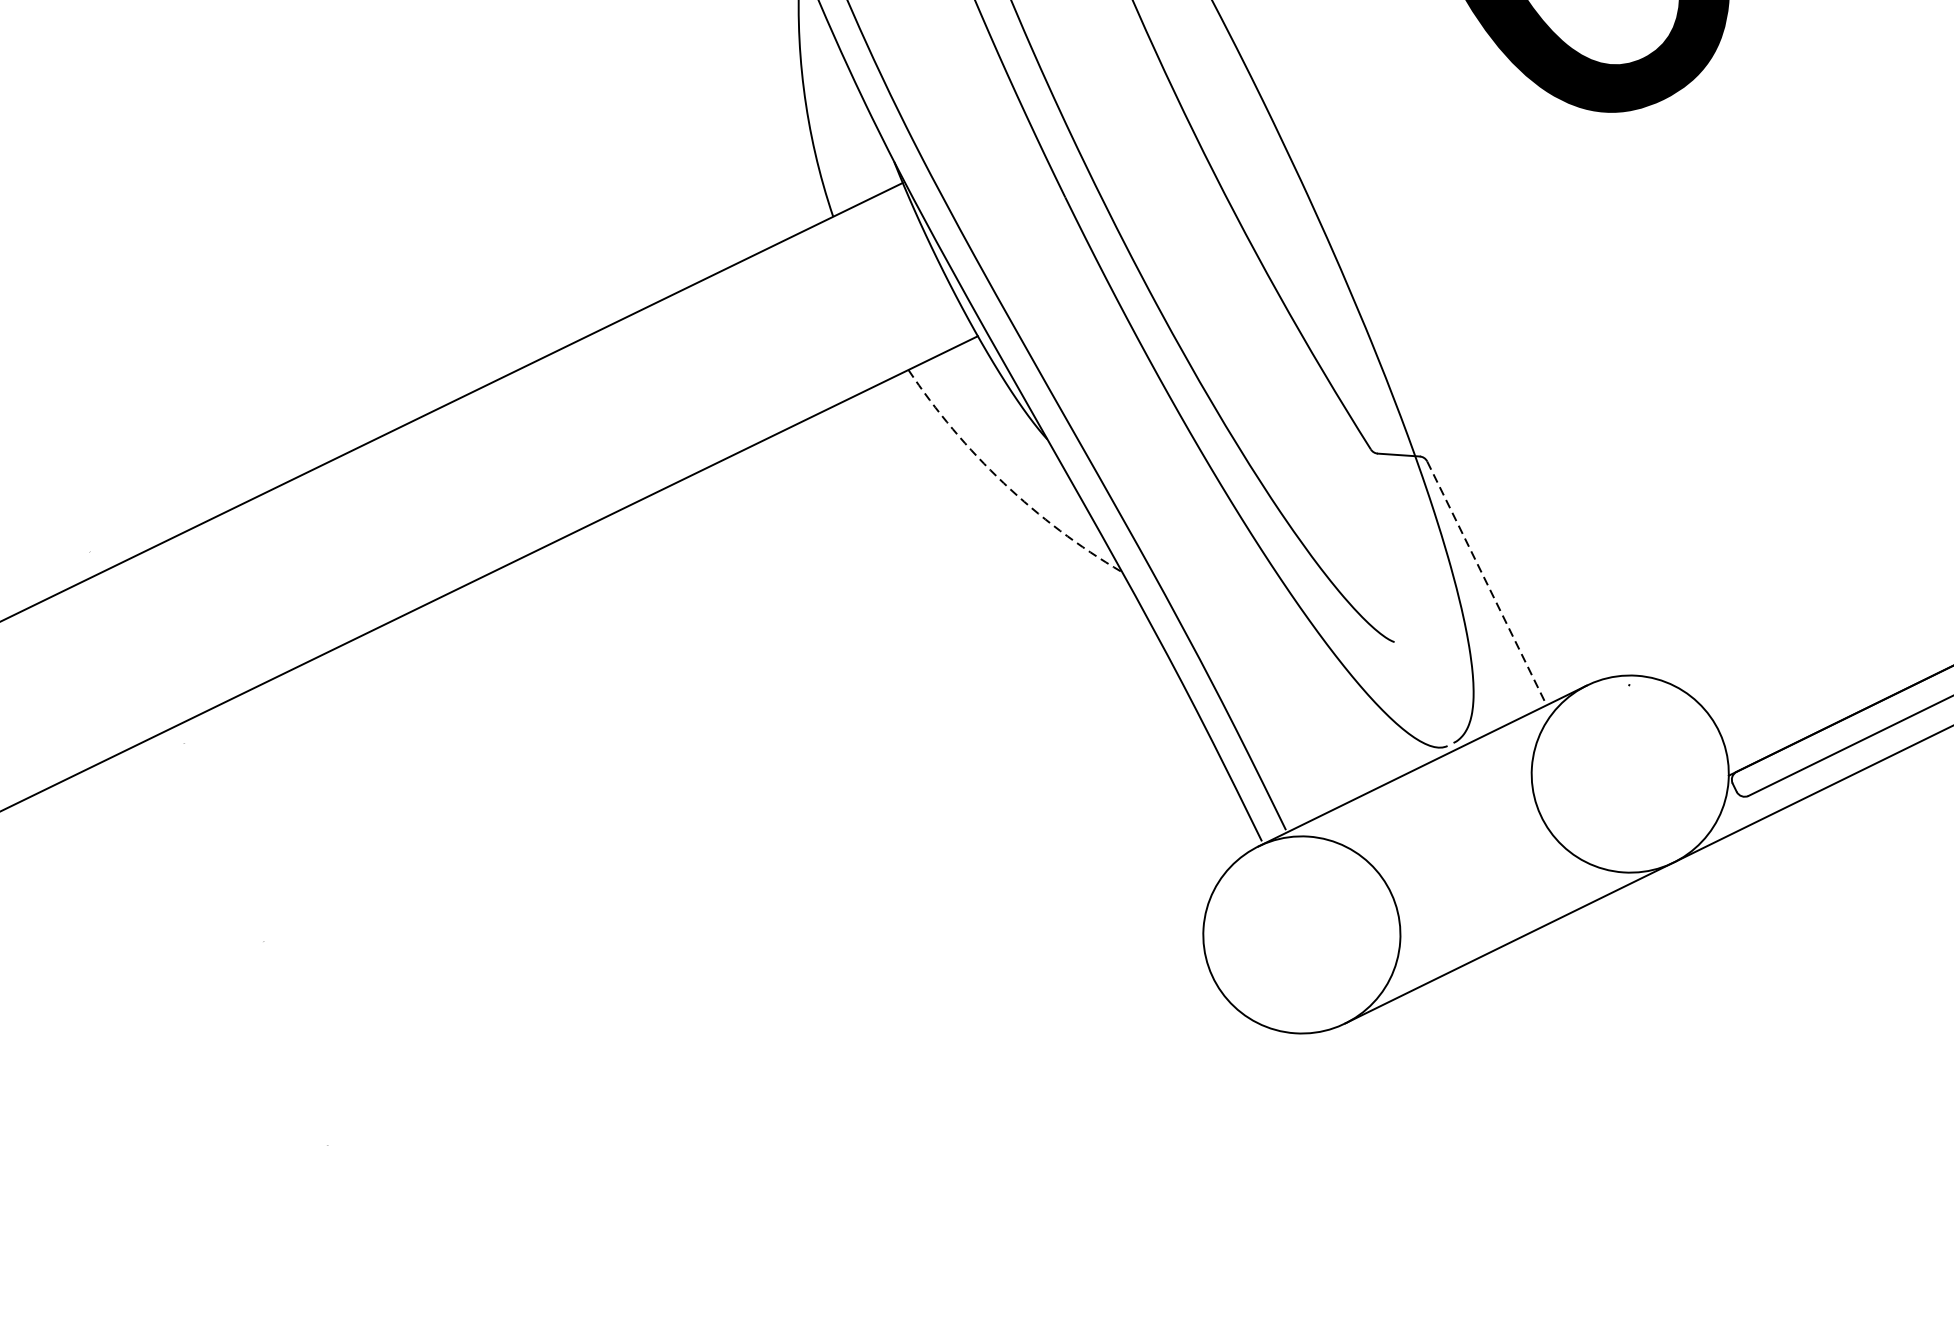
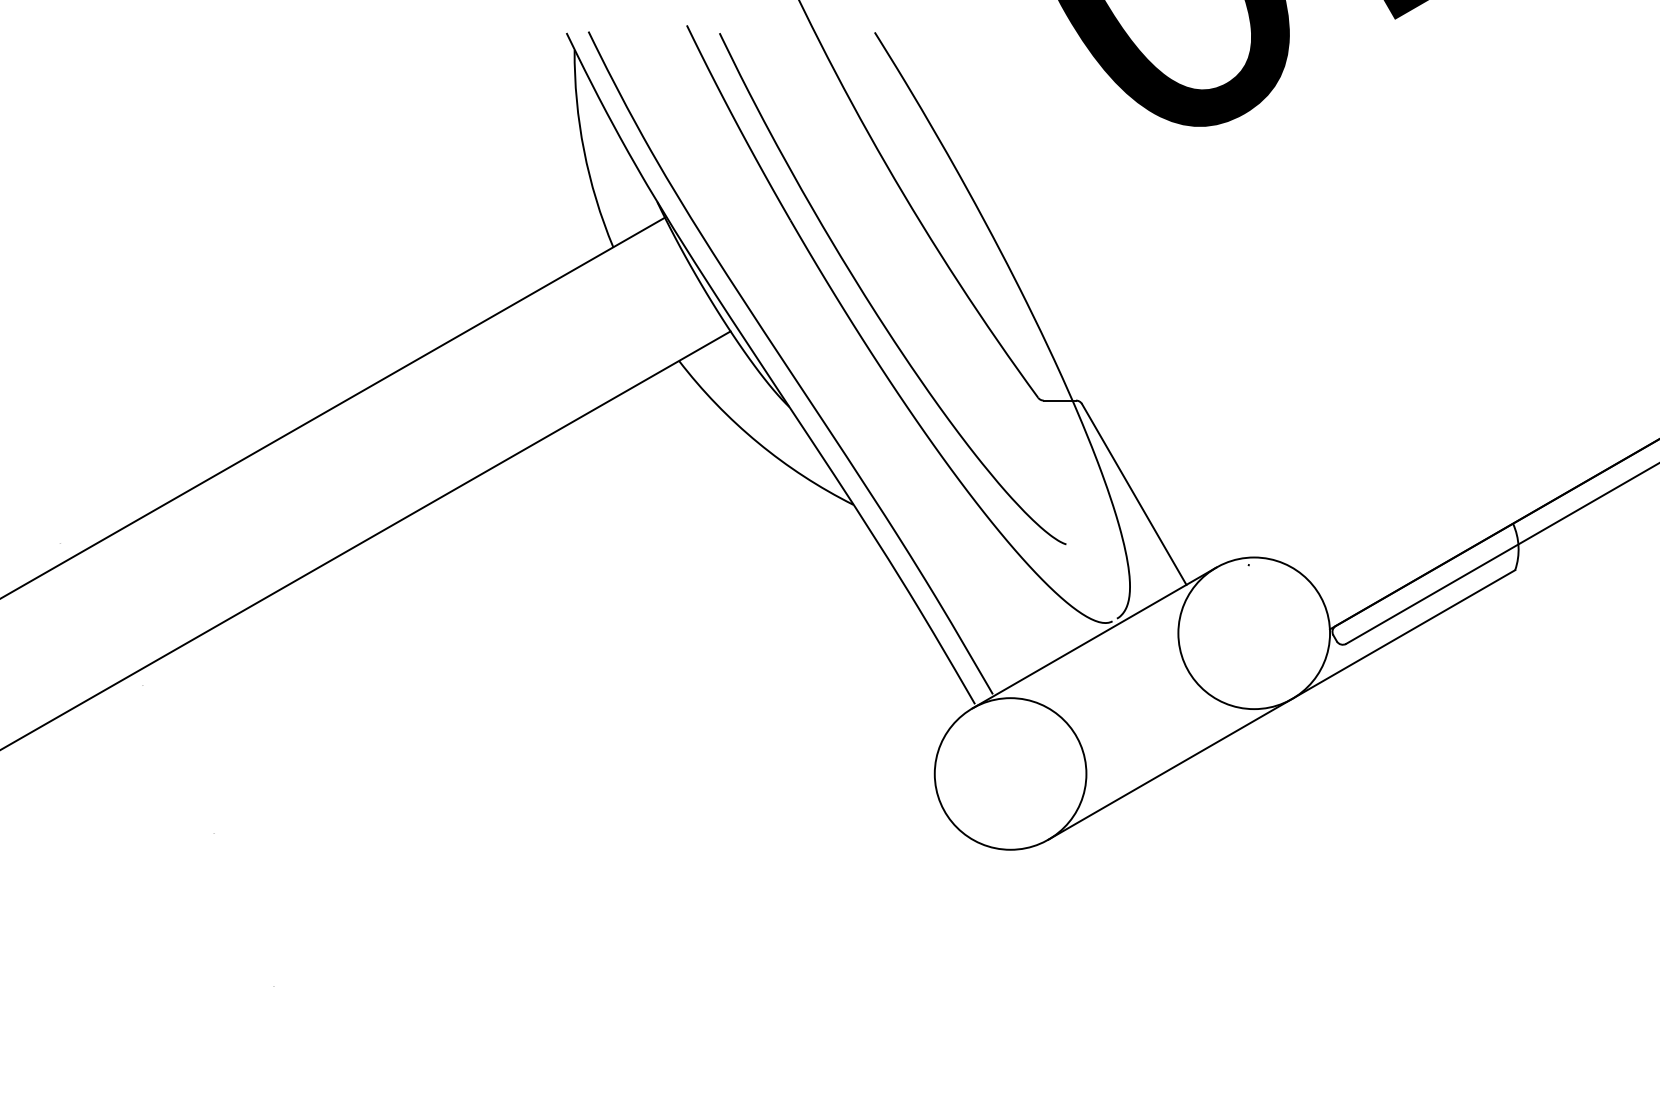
arc: (1004, 482) -> (758, 442), dashed -> solid
line: (1487, 583) -> (1134, 494), dashed -> solid

